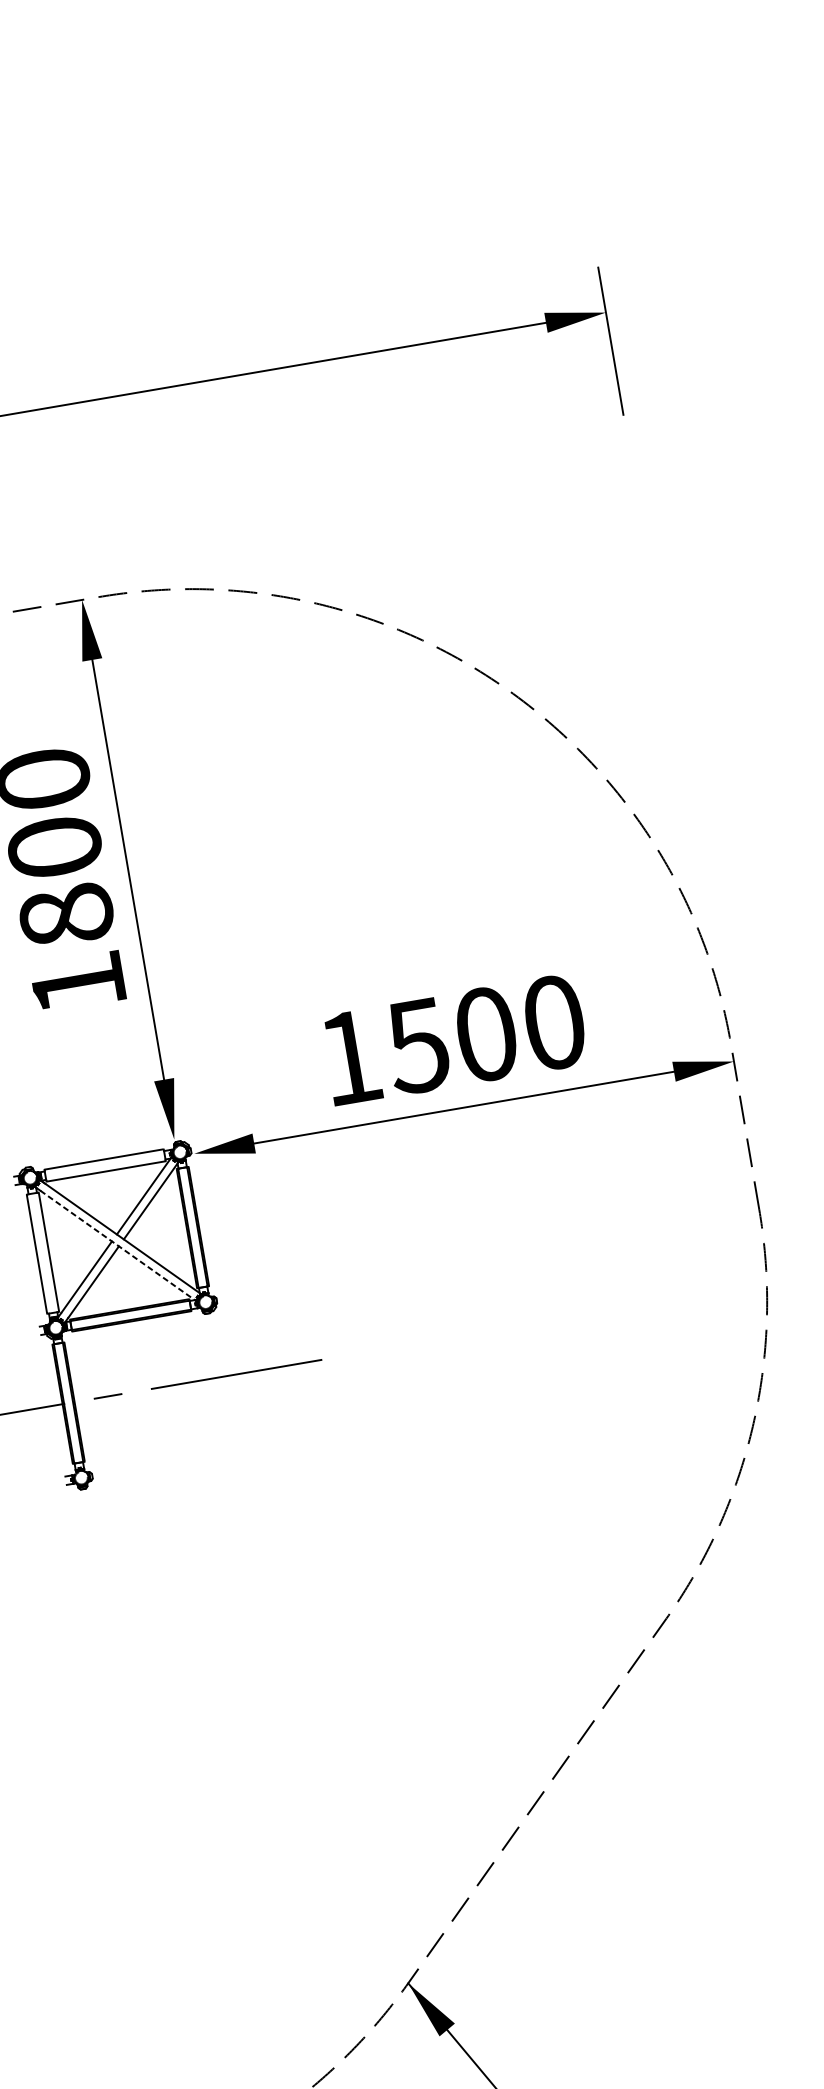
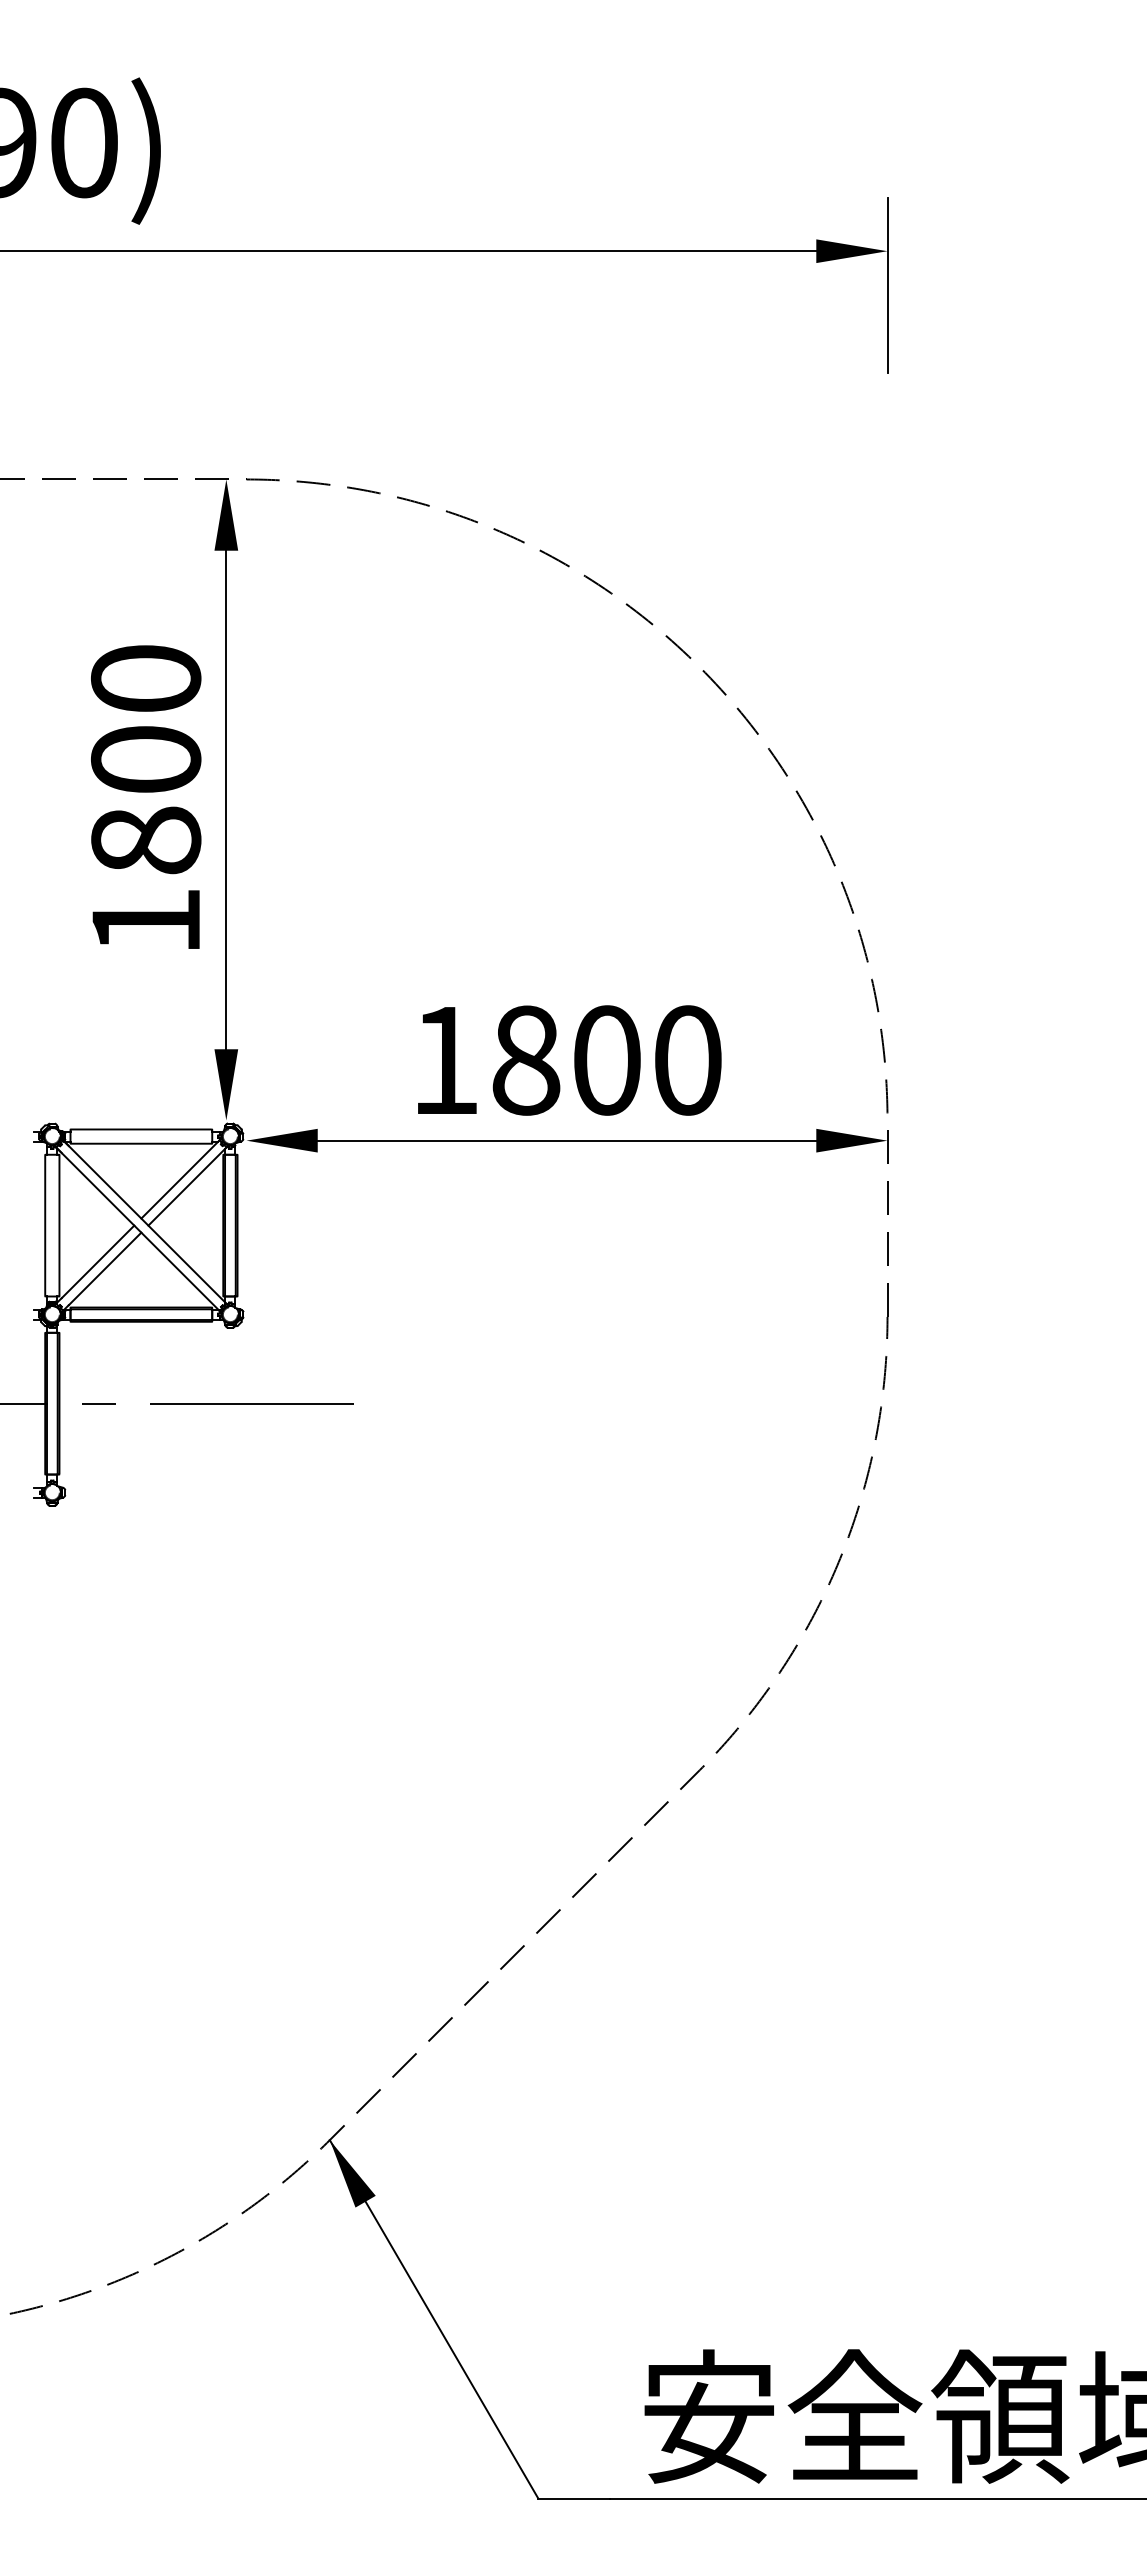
text: (417, 1046) -> (525, 1060), 1500 -> 1800
line: (115, 1244) -> (137, 1229), dashed -> solid

